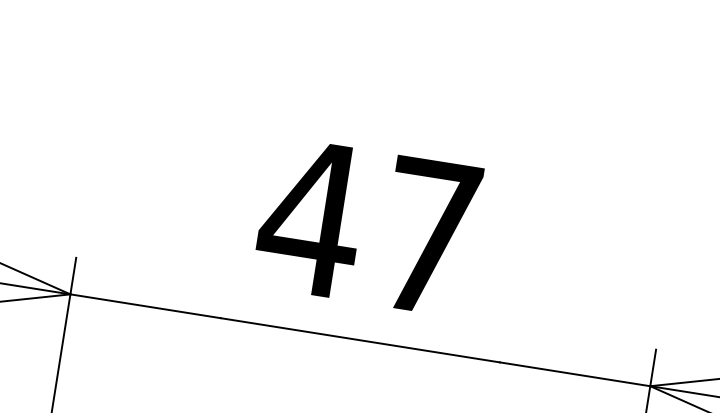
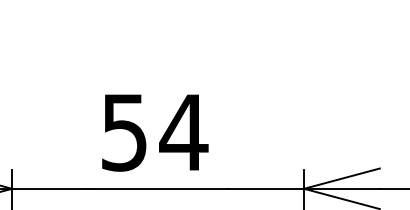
text: (368, 227) -> (153, 132), 47 -> 54

